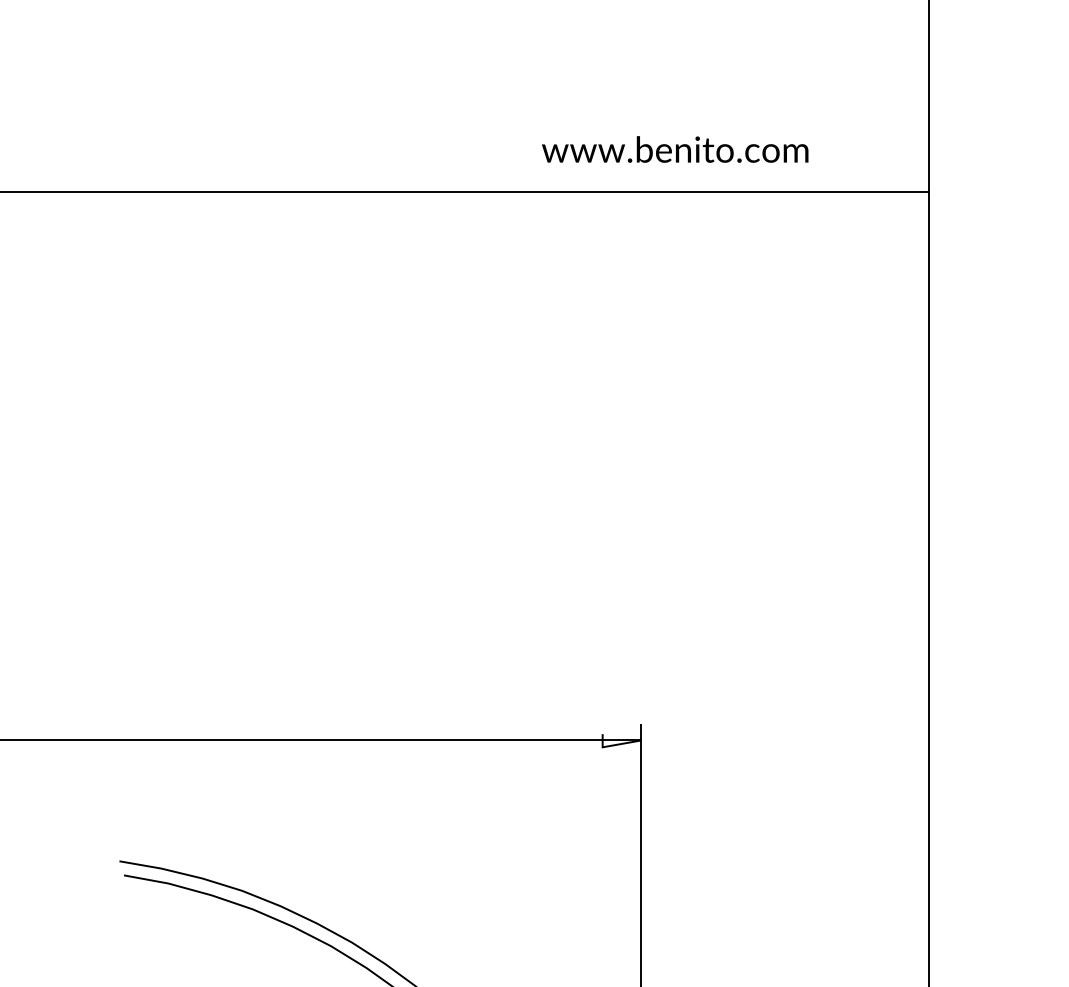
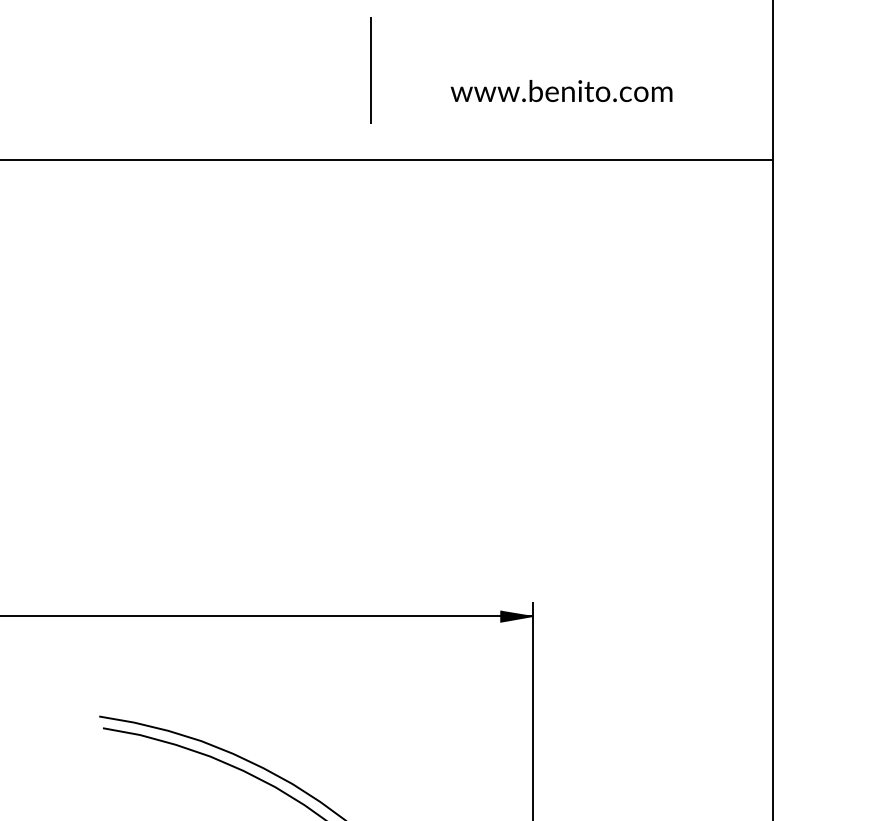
line: (445, 84) -> (370, 70), added
text: (675, 149) -> (561, 91), moved
fill: (621, 740) -> (516, 616), added

